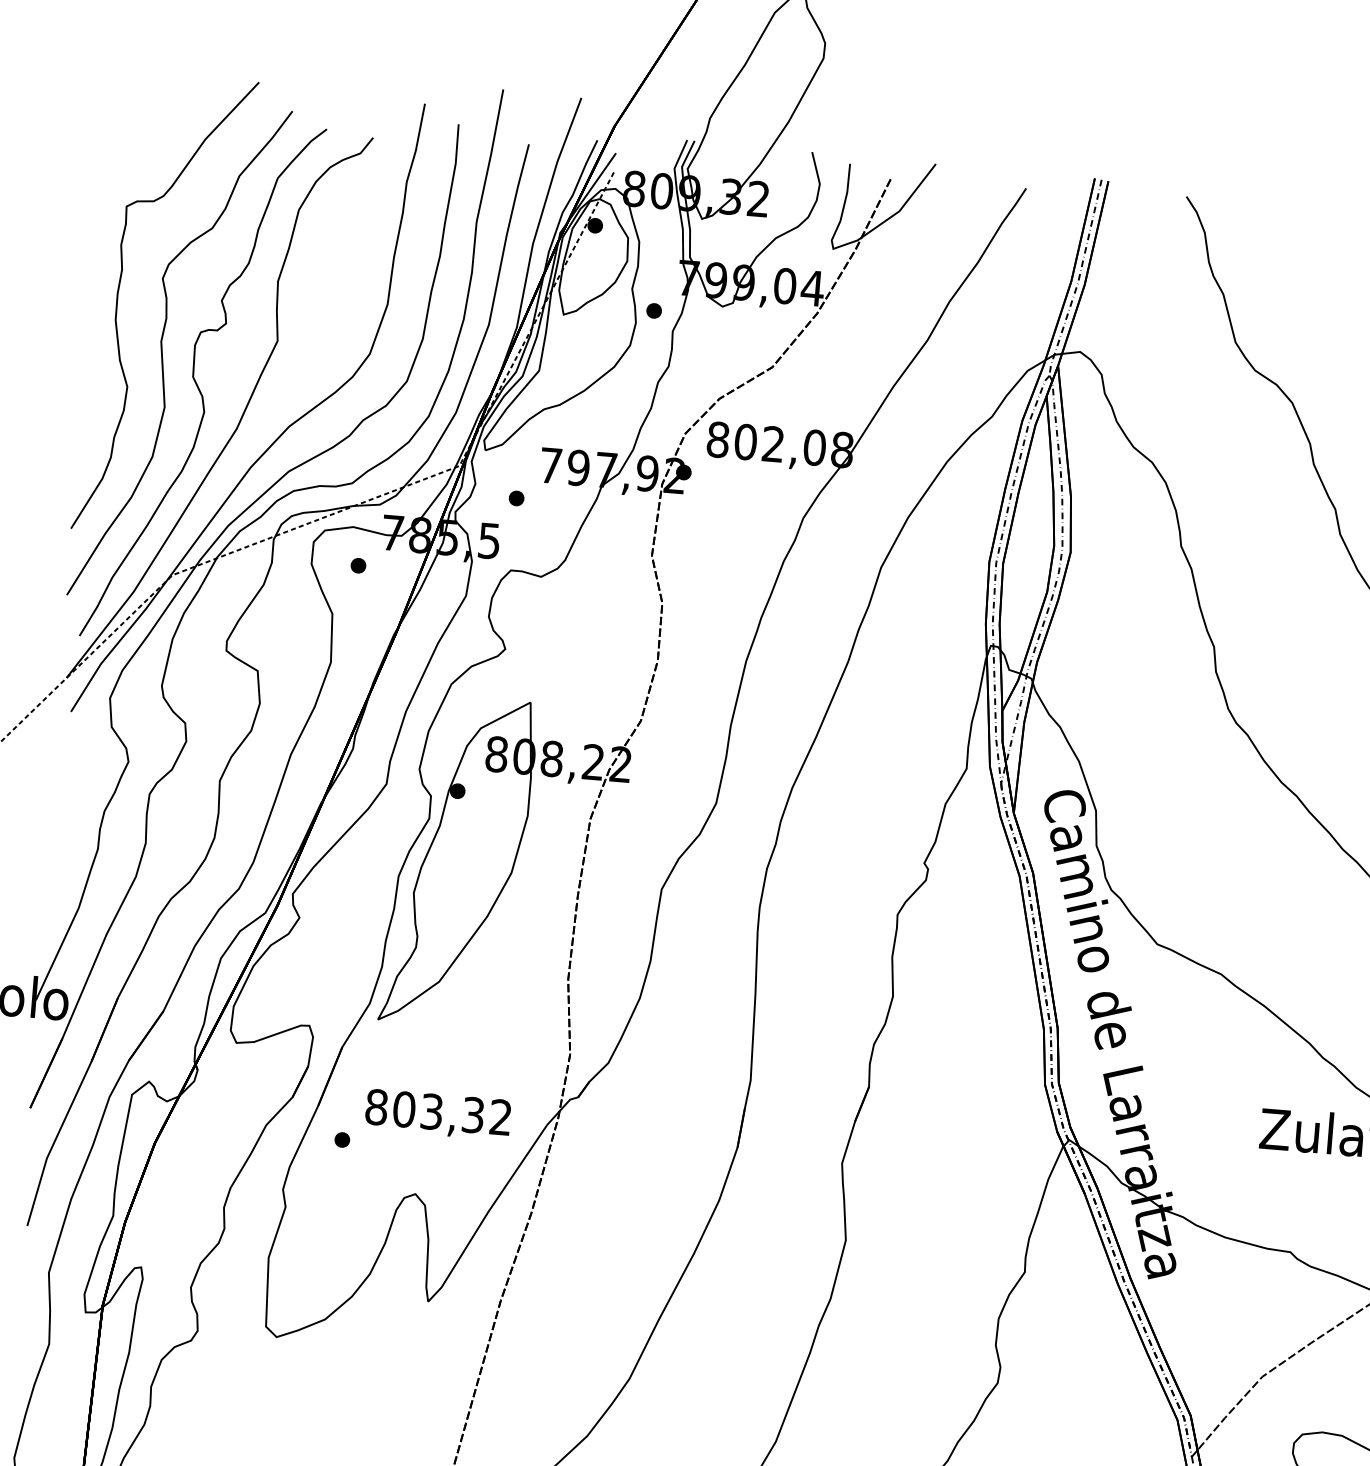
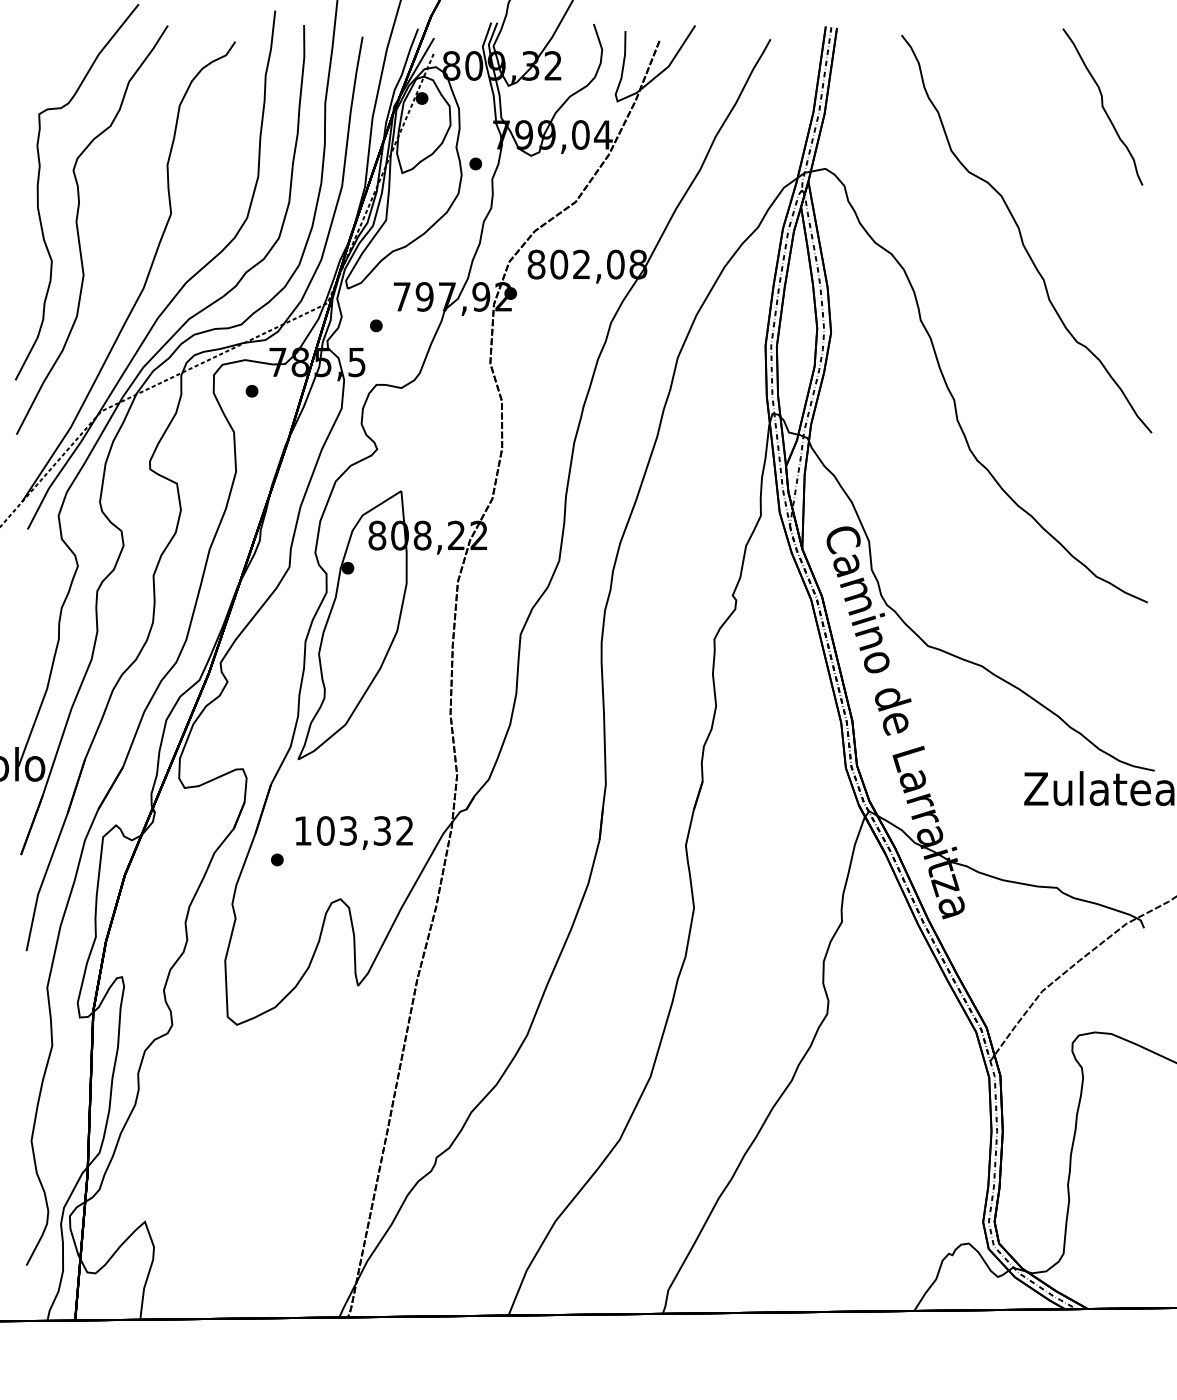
curve: (198, 384) -> (109, 254), removed
text: (377, 1106) -> (303, 830), 803,32 -> 103,32

